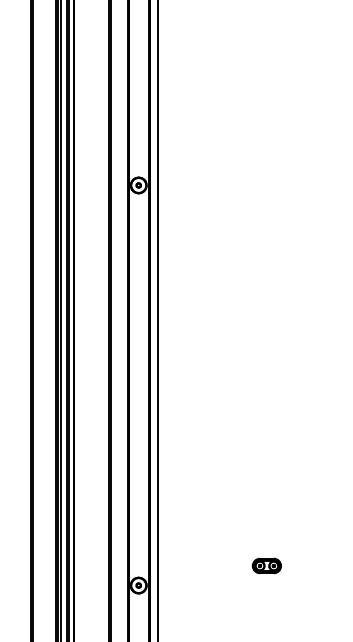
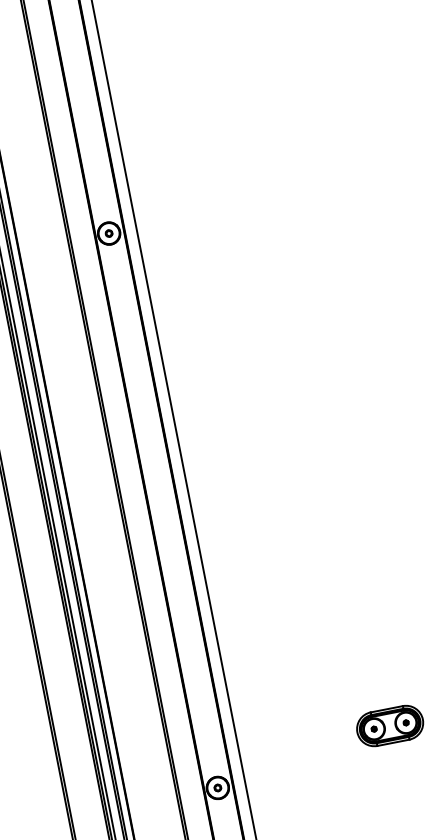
part: (266, 565) -> (389, 725), size x1.67

